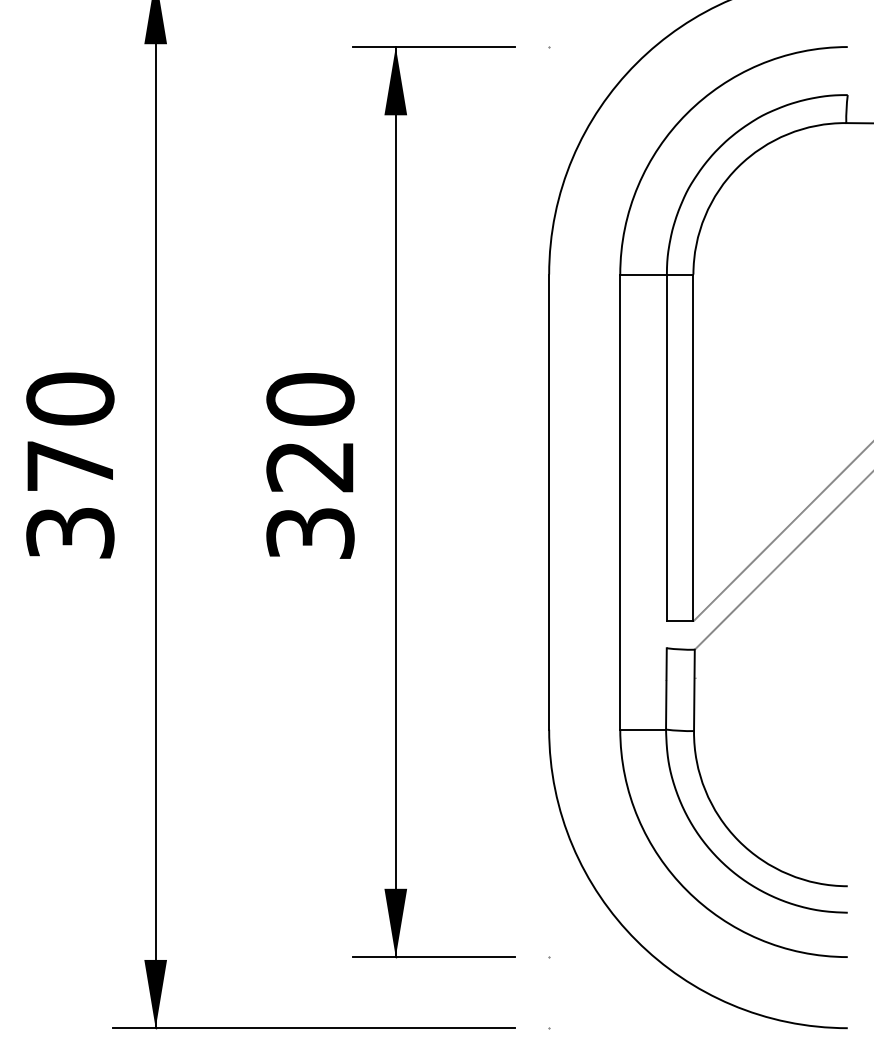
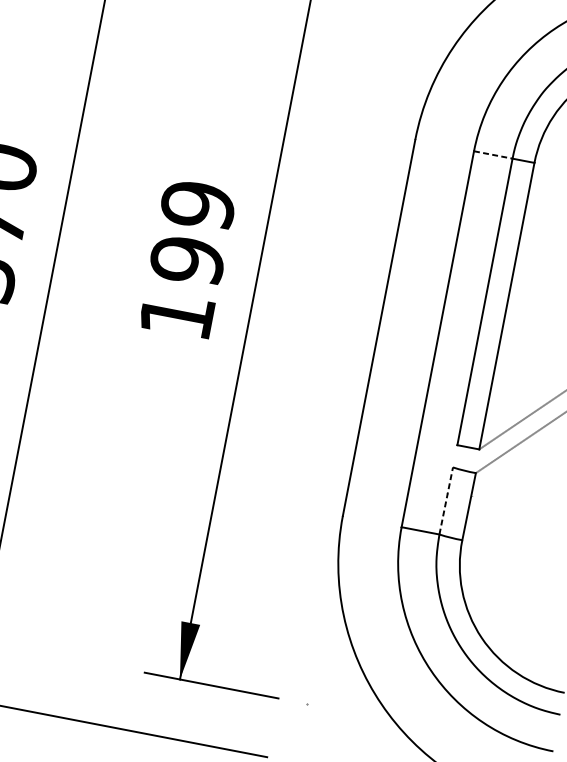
line: (644, 274) -> (494, 155), solid -> dashed
text: (310, 465) -> (187, 259), 320 -> 199
line: (666, 688) -> (446, 500), solid -> dashed

